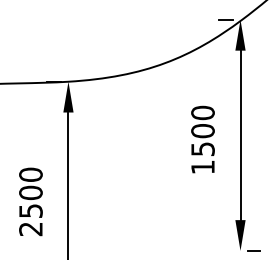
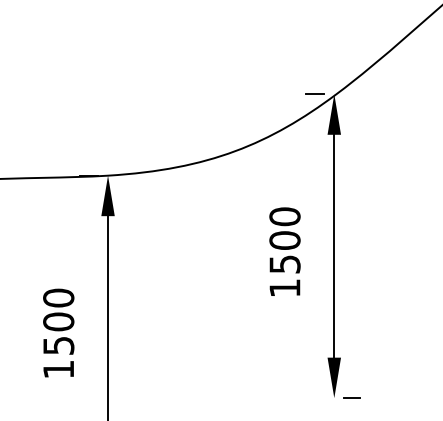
text: (30, 229) -> (58, 369), 2500 -> 1500

